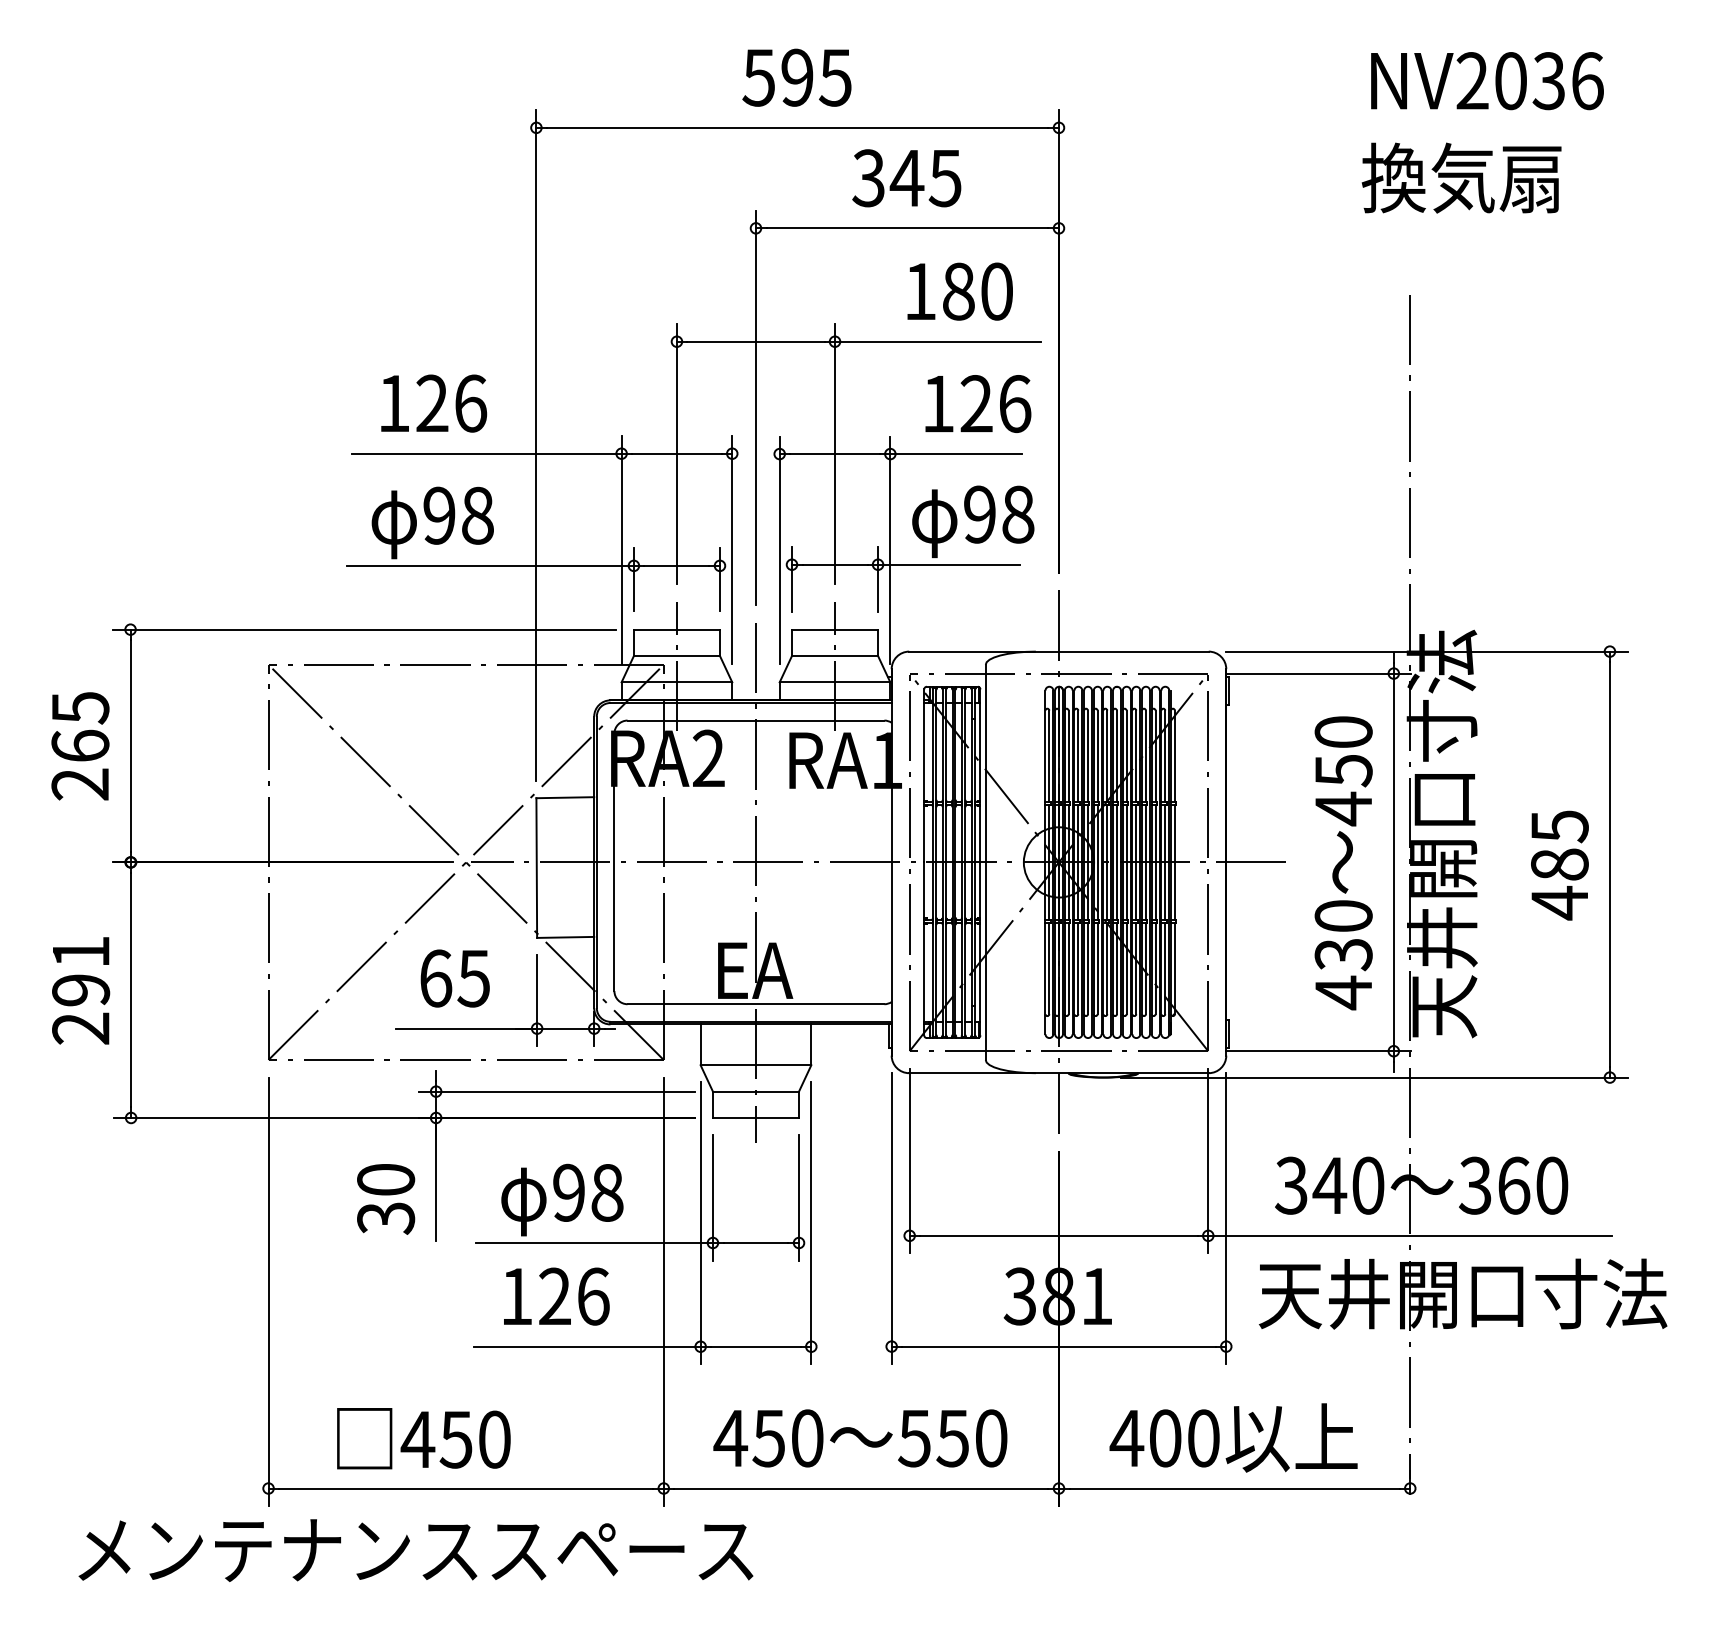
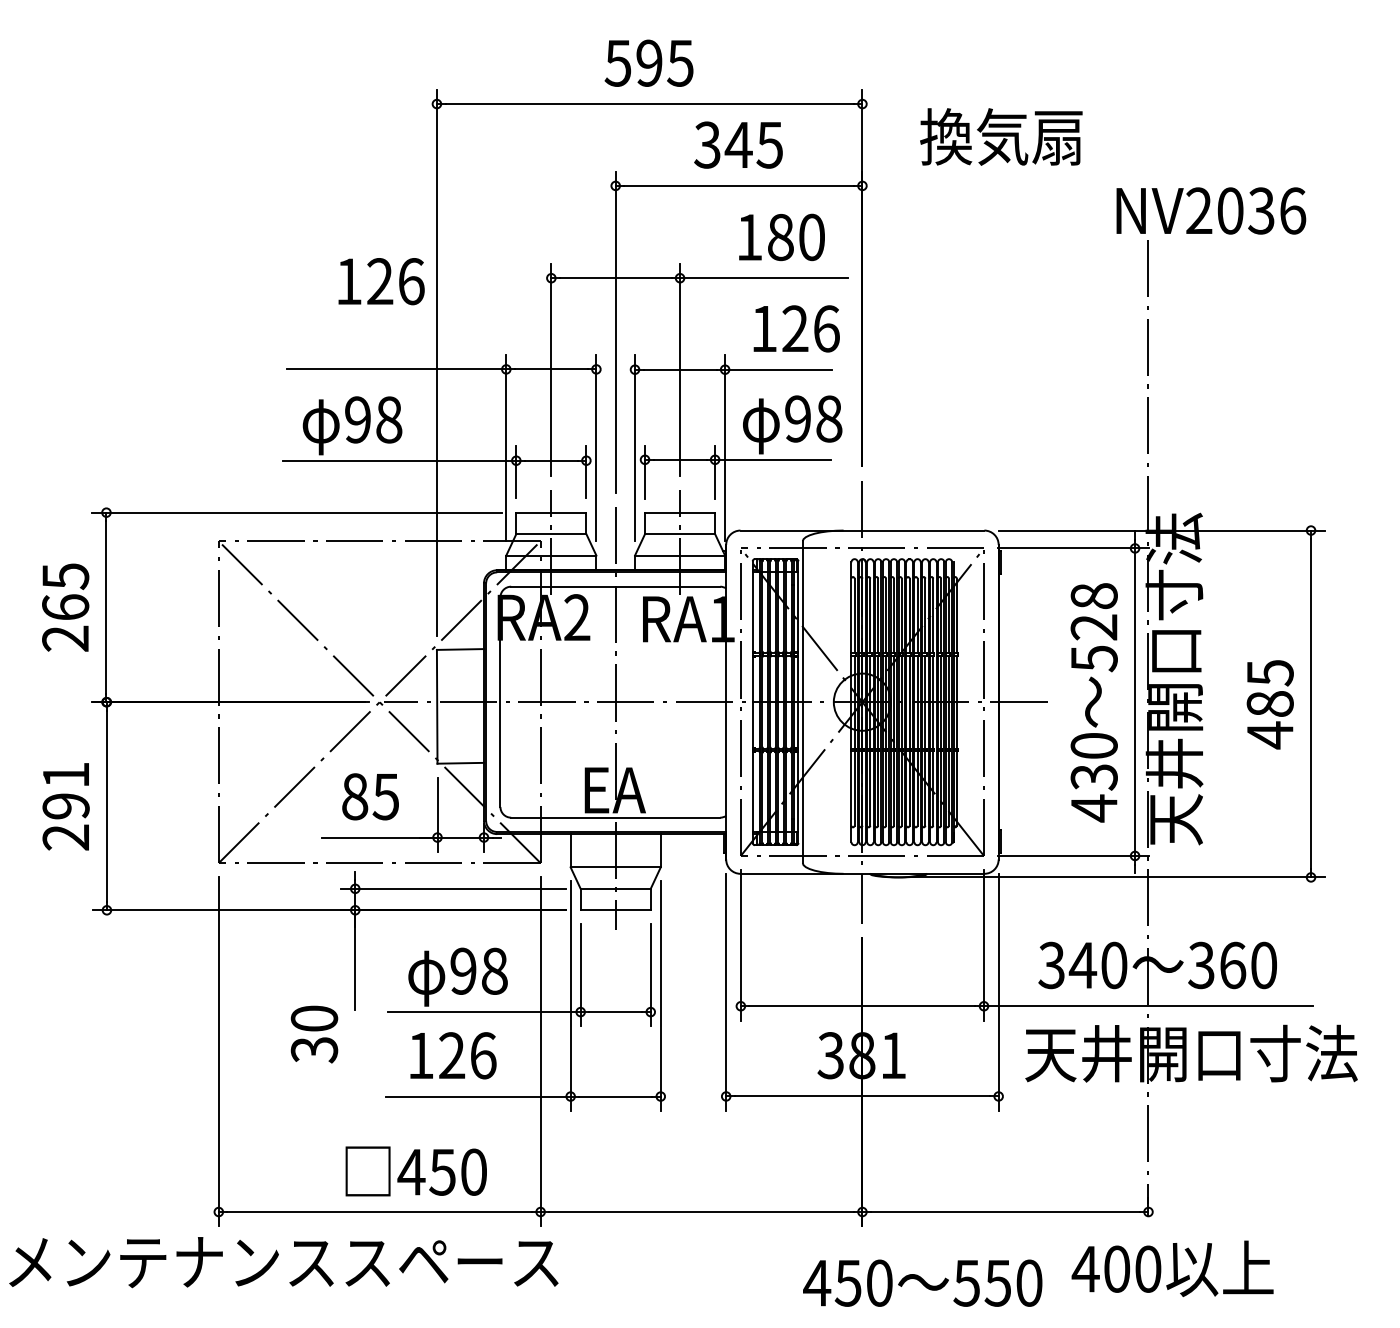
text: (1487, 80) -> (1211, 210), moved
text: (1461, 177) -> (1001, 136), moved
text: (433, 403) -> (381, 281), moved
text: (1342, 770) -> (1093, 627), 450 -> 528
text: (436, 978) -> (355, 796), 65 -> 85
text: (386, 1199) -> (314, 1034), moved
text: (860, 1437) -> (922, 1282), moved
text: (1233, 1437) -> (1172, 1268), moved
text: (422, 1438) -> (415, 1171), moved
text: (415, 1550) -> (283, 1262), moved

